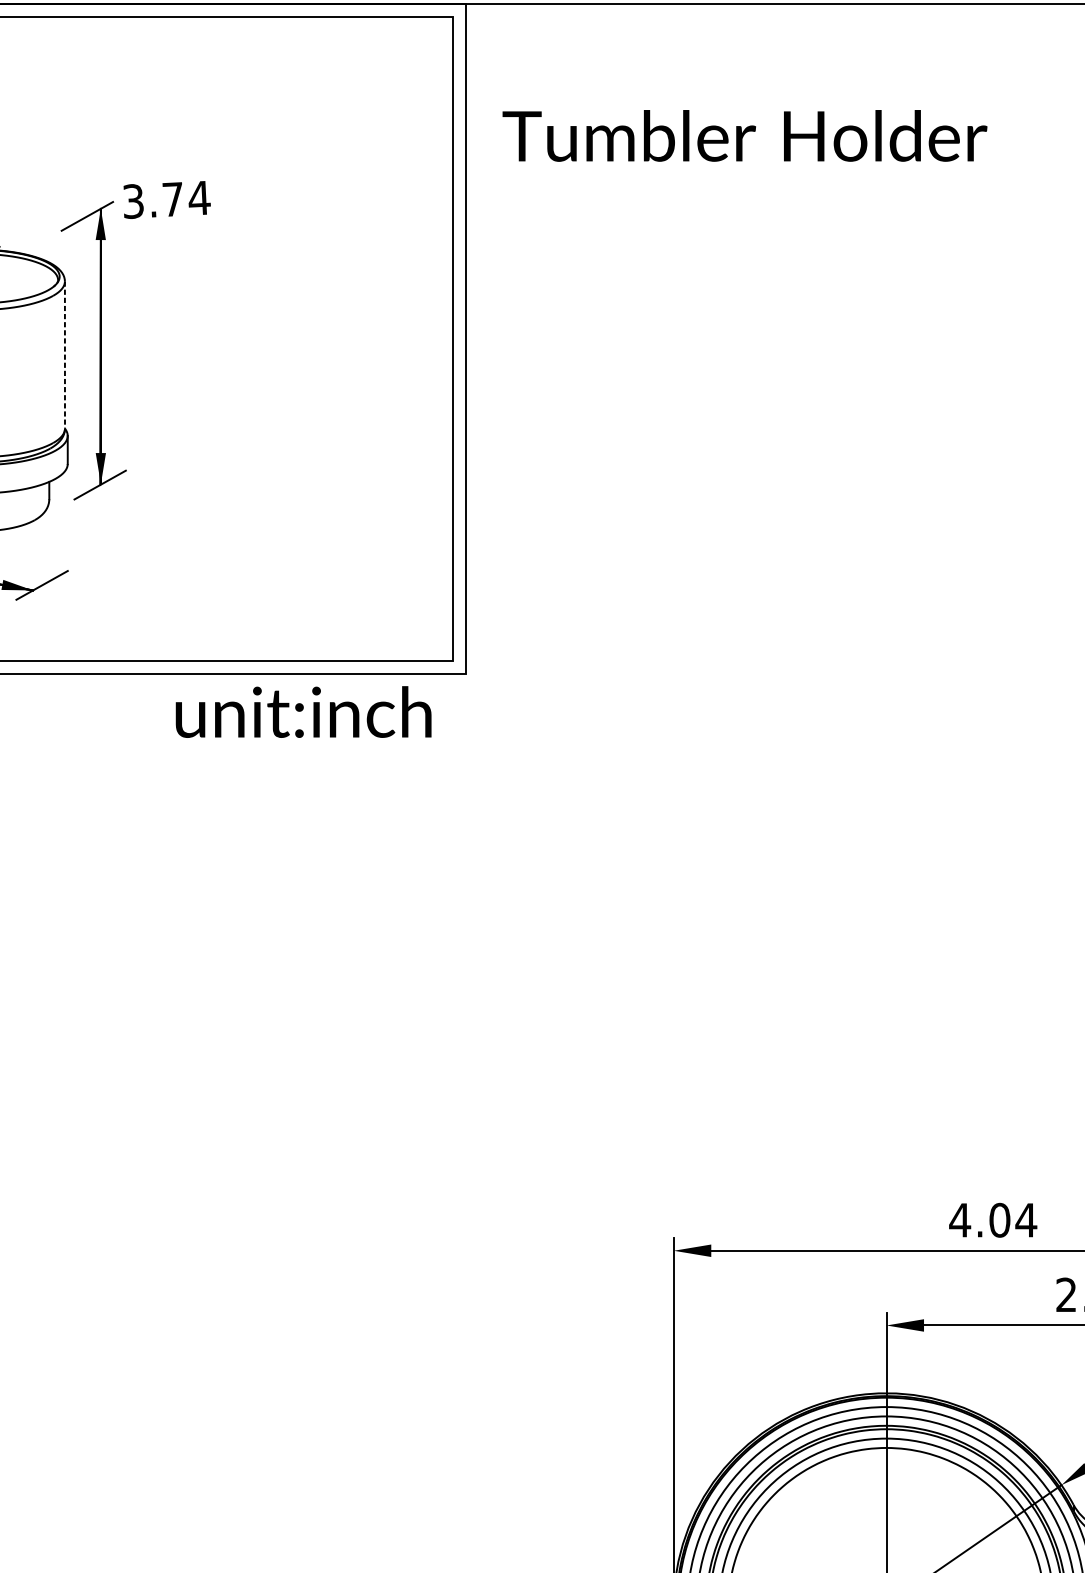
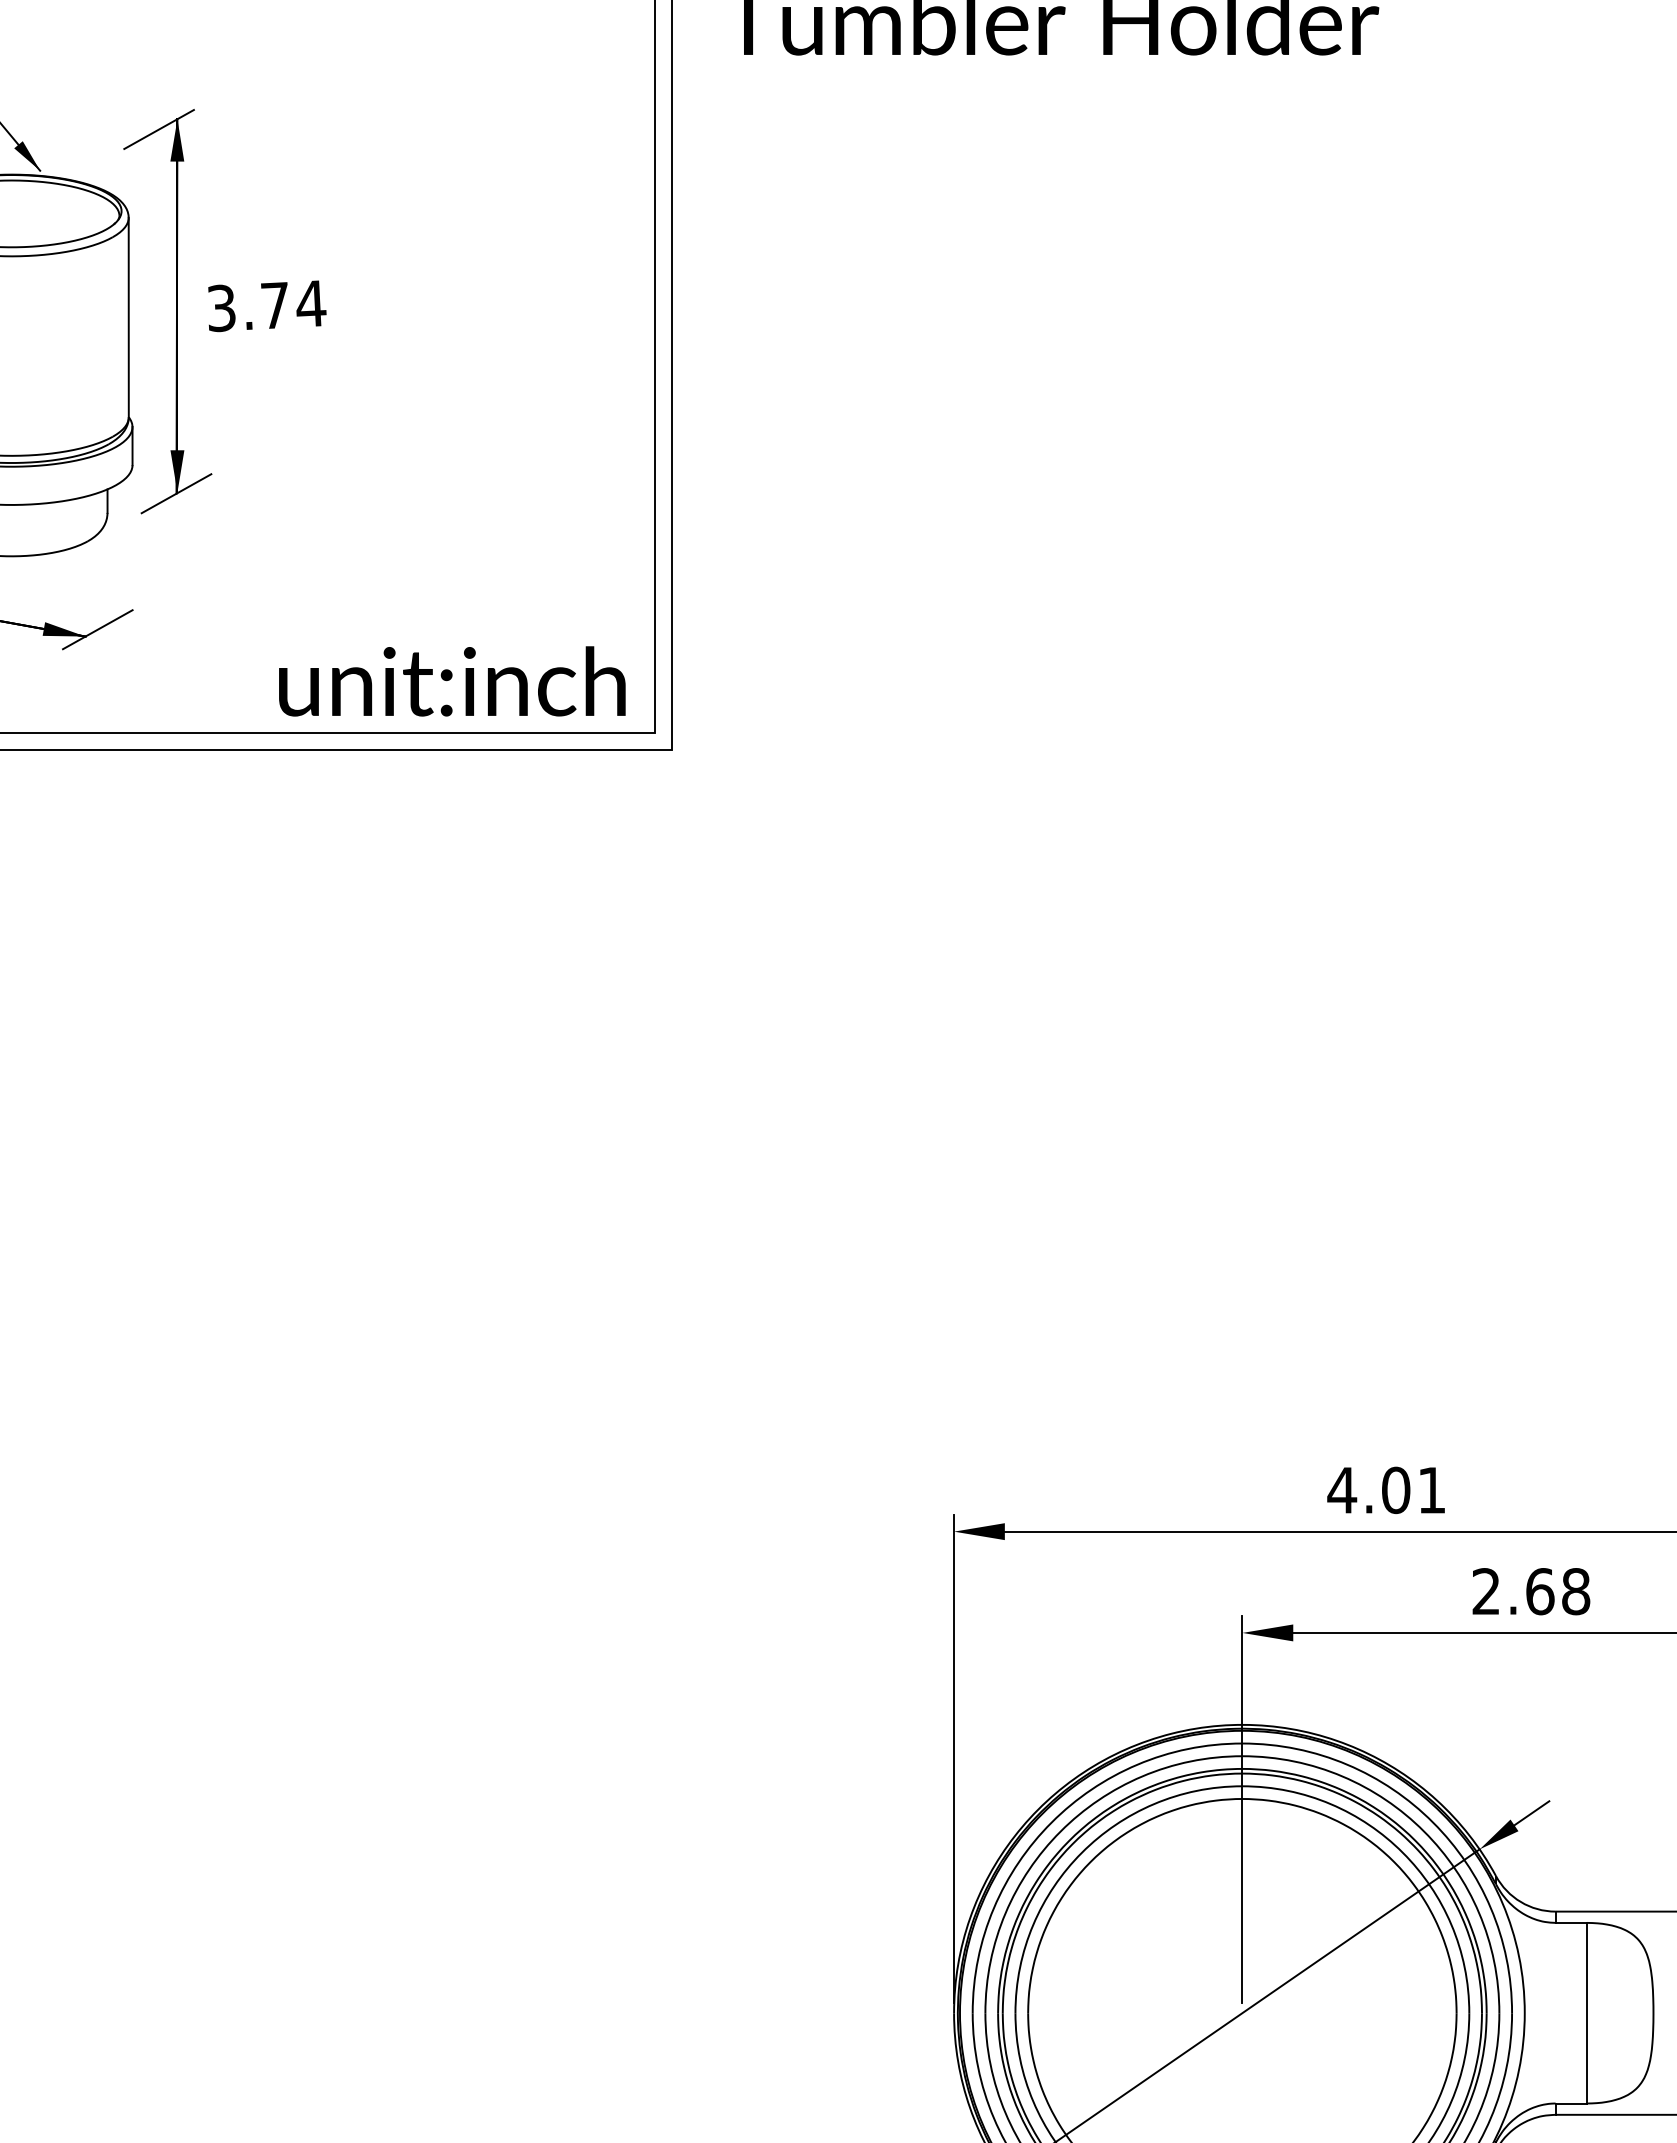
text: (167, 200) -> (267, 306), moved
line: (64, 355) -> (128, 317), dashed -> solid
text: (303, 712) -> (452, 681), moved
text: (1026, 1220) -> (1431, 1490), 4.04 -> 4.01

